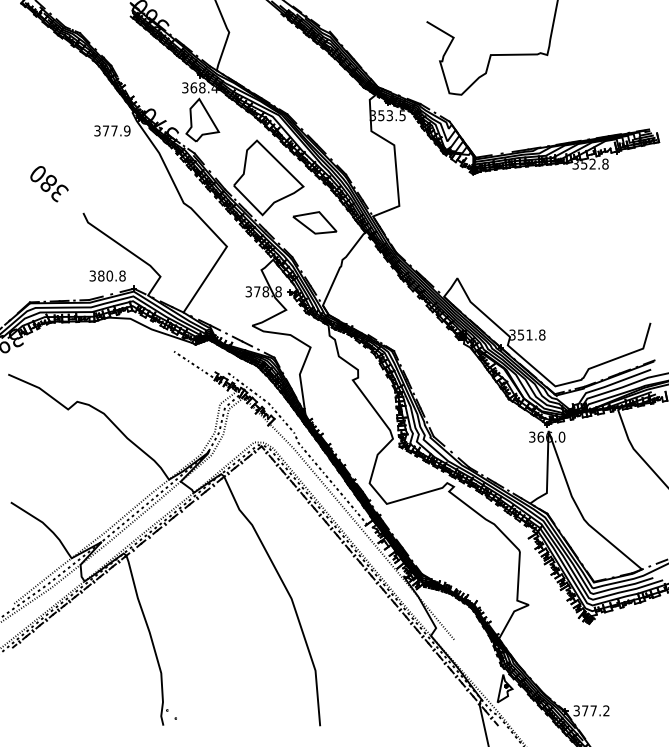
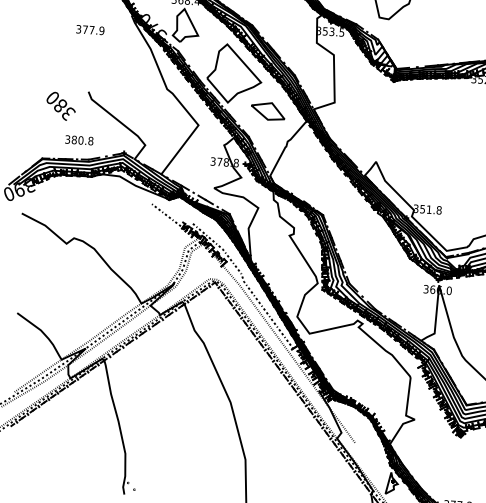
text: (112, 130) -> (90, 29), moved
text: (49, 184) -> (61, 106), moved
text: (107, 275) -> (79, 139), moved

